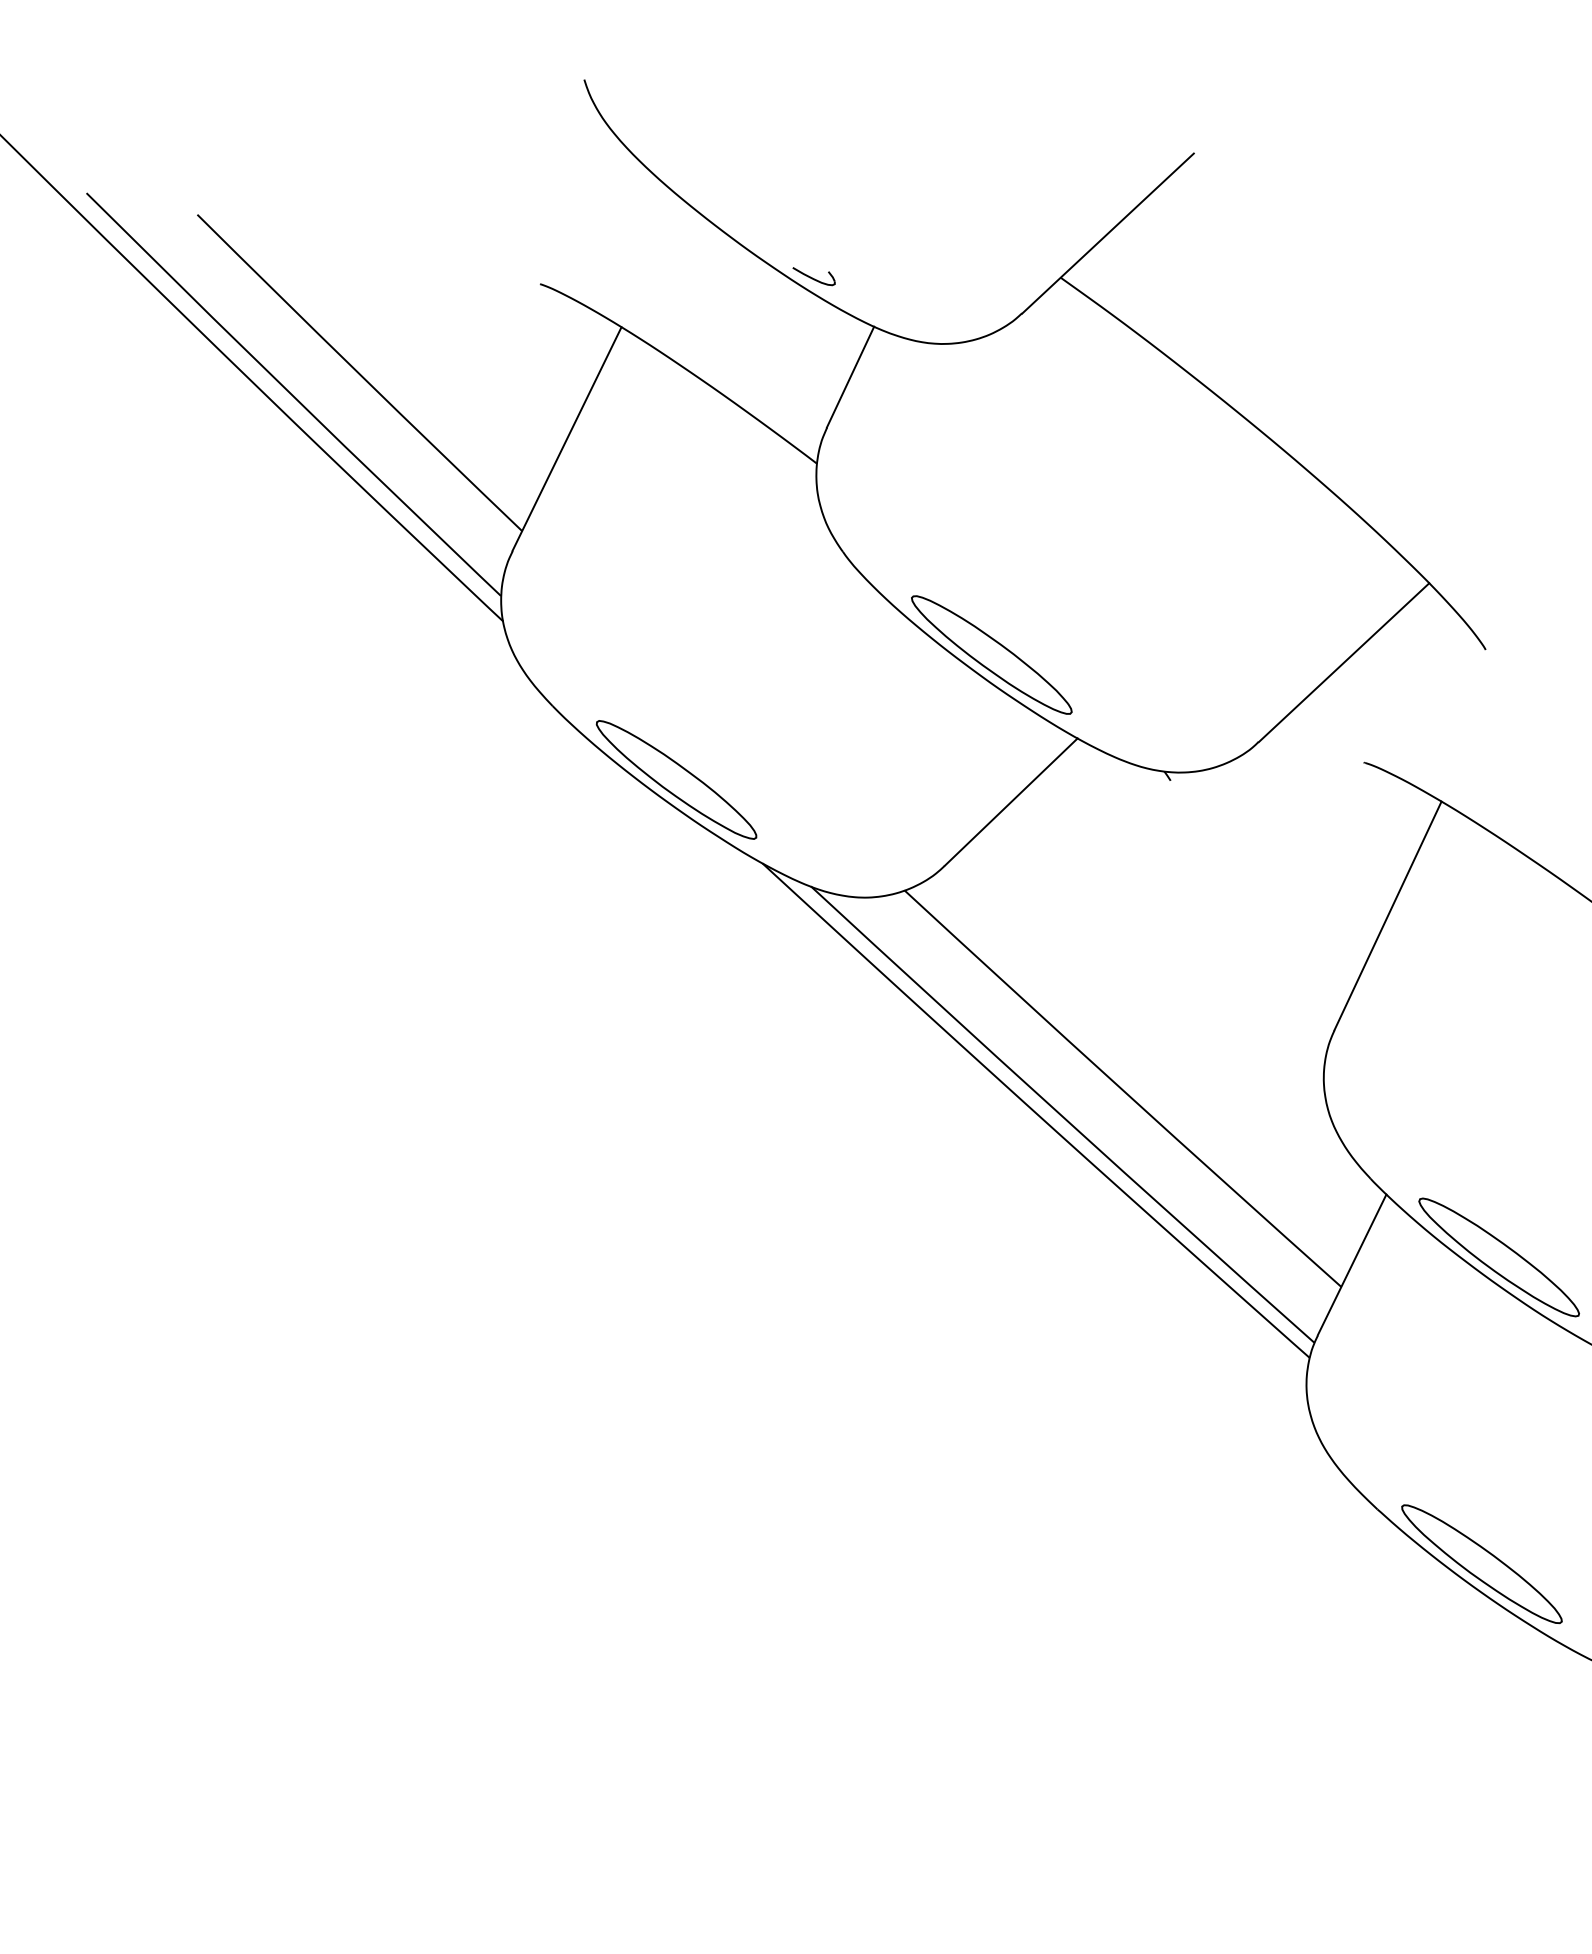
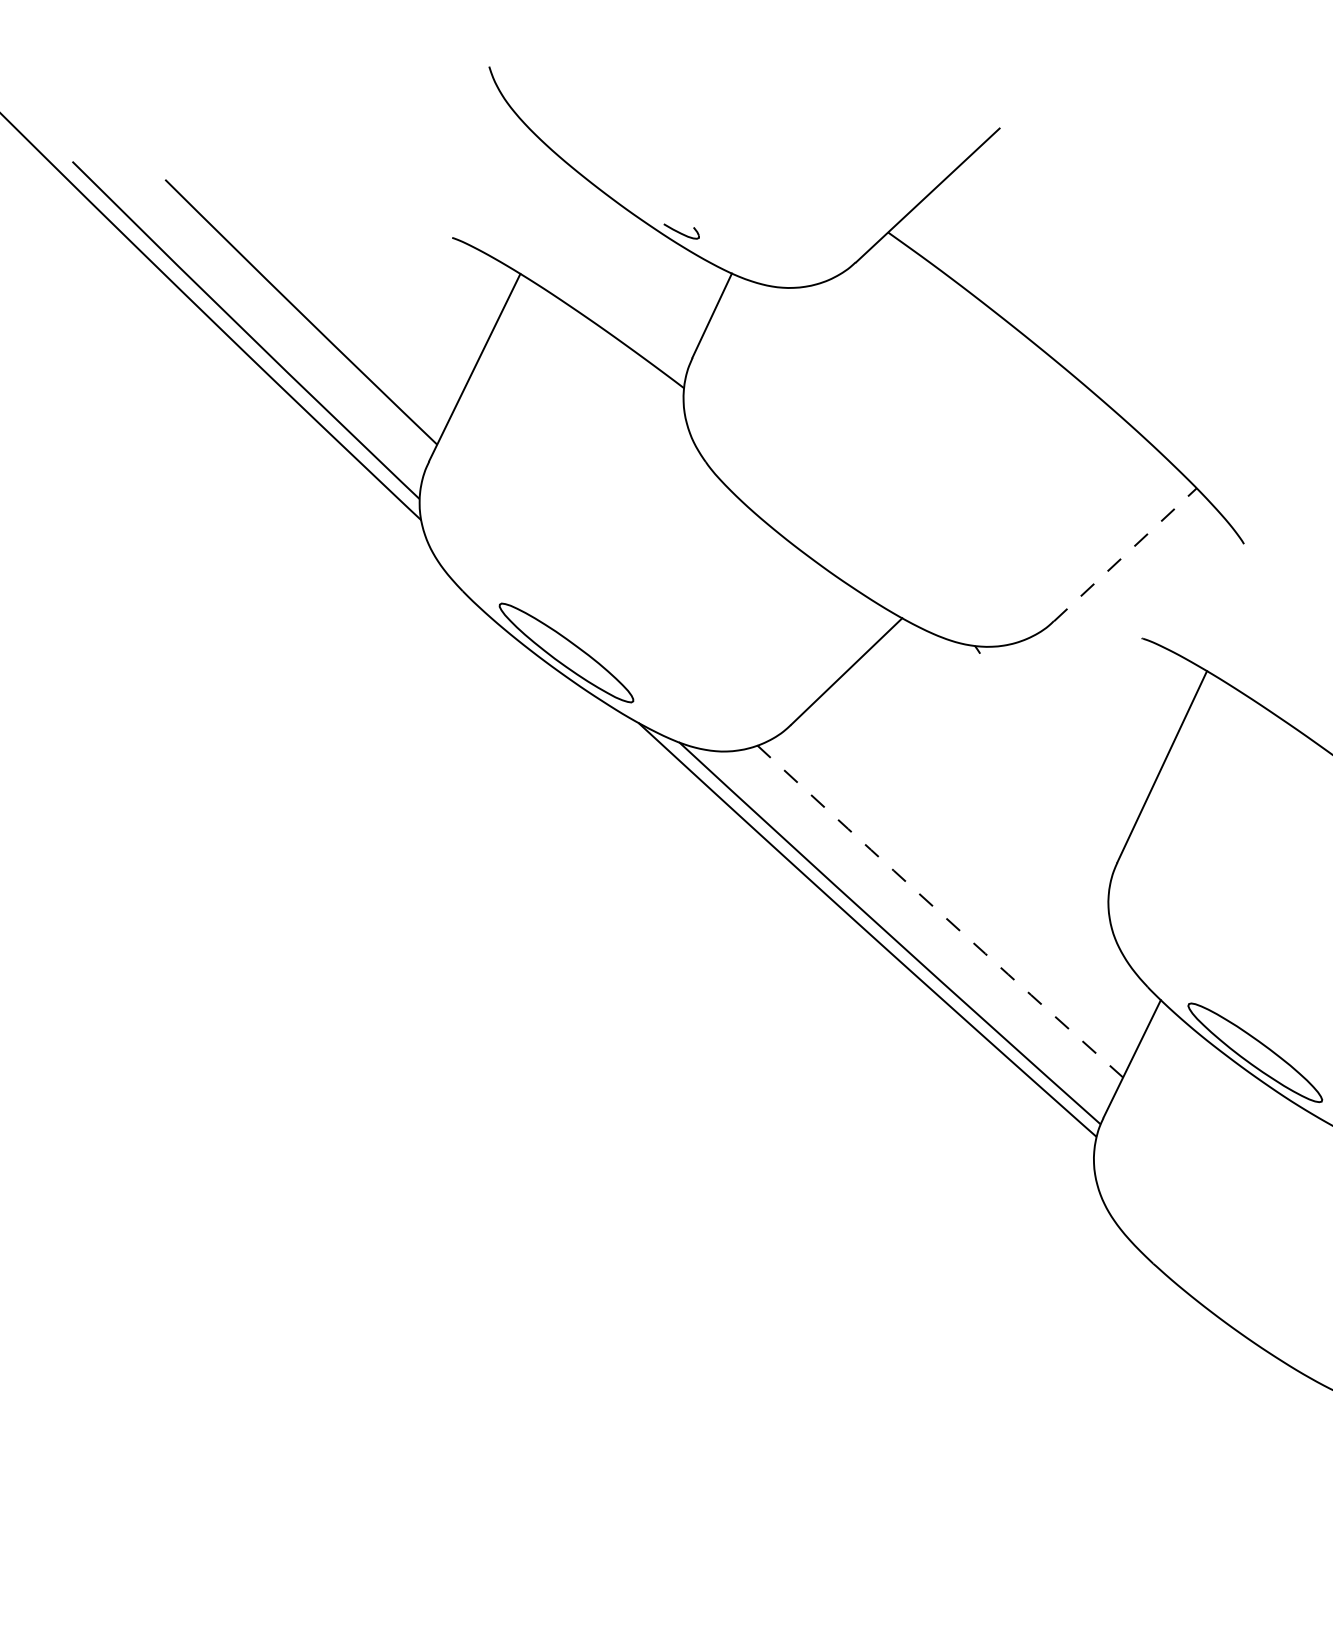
part: (991, 654) -> (830, 547), removed
line: (1344, 662) -> (1125, 554), solid -> dashed
arc: (1122, 1089) -> (939, 912), solid -> dashed
part: (1481, 1564) -> (1240, 1309), removed

